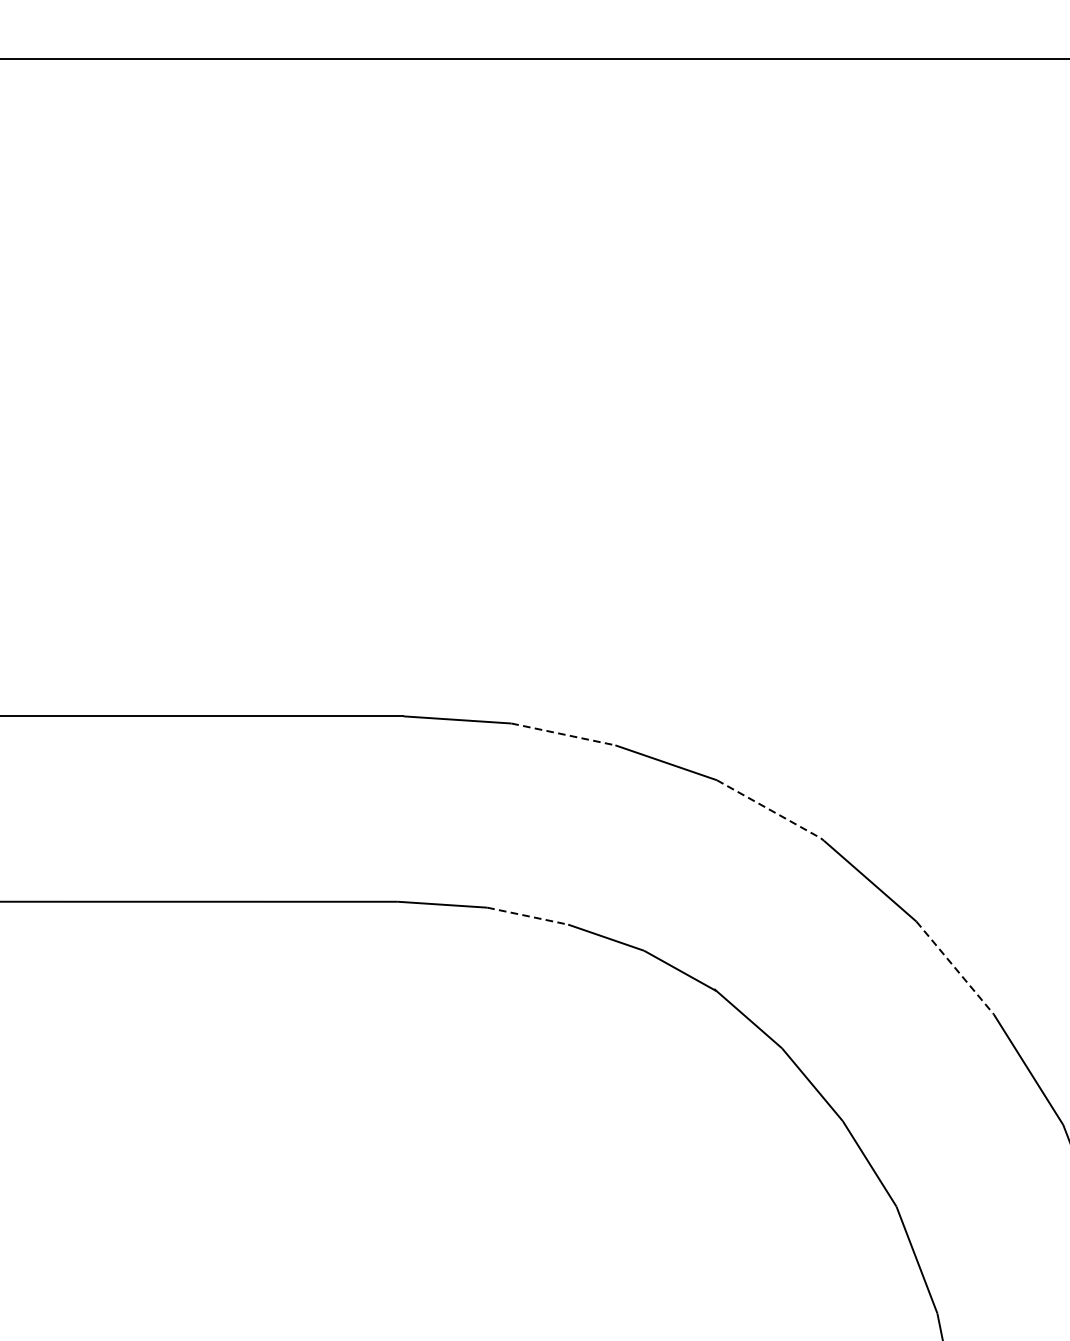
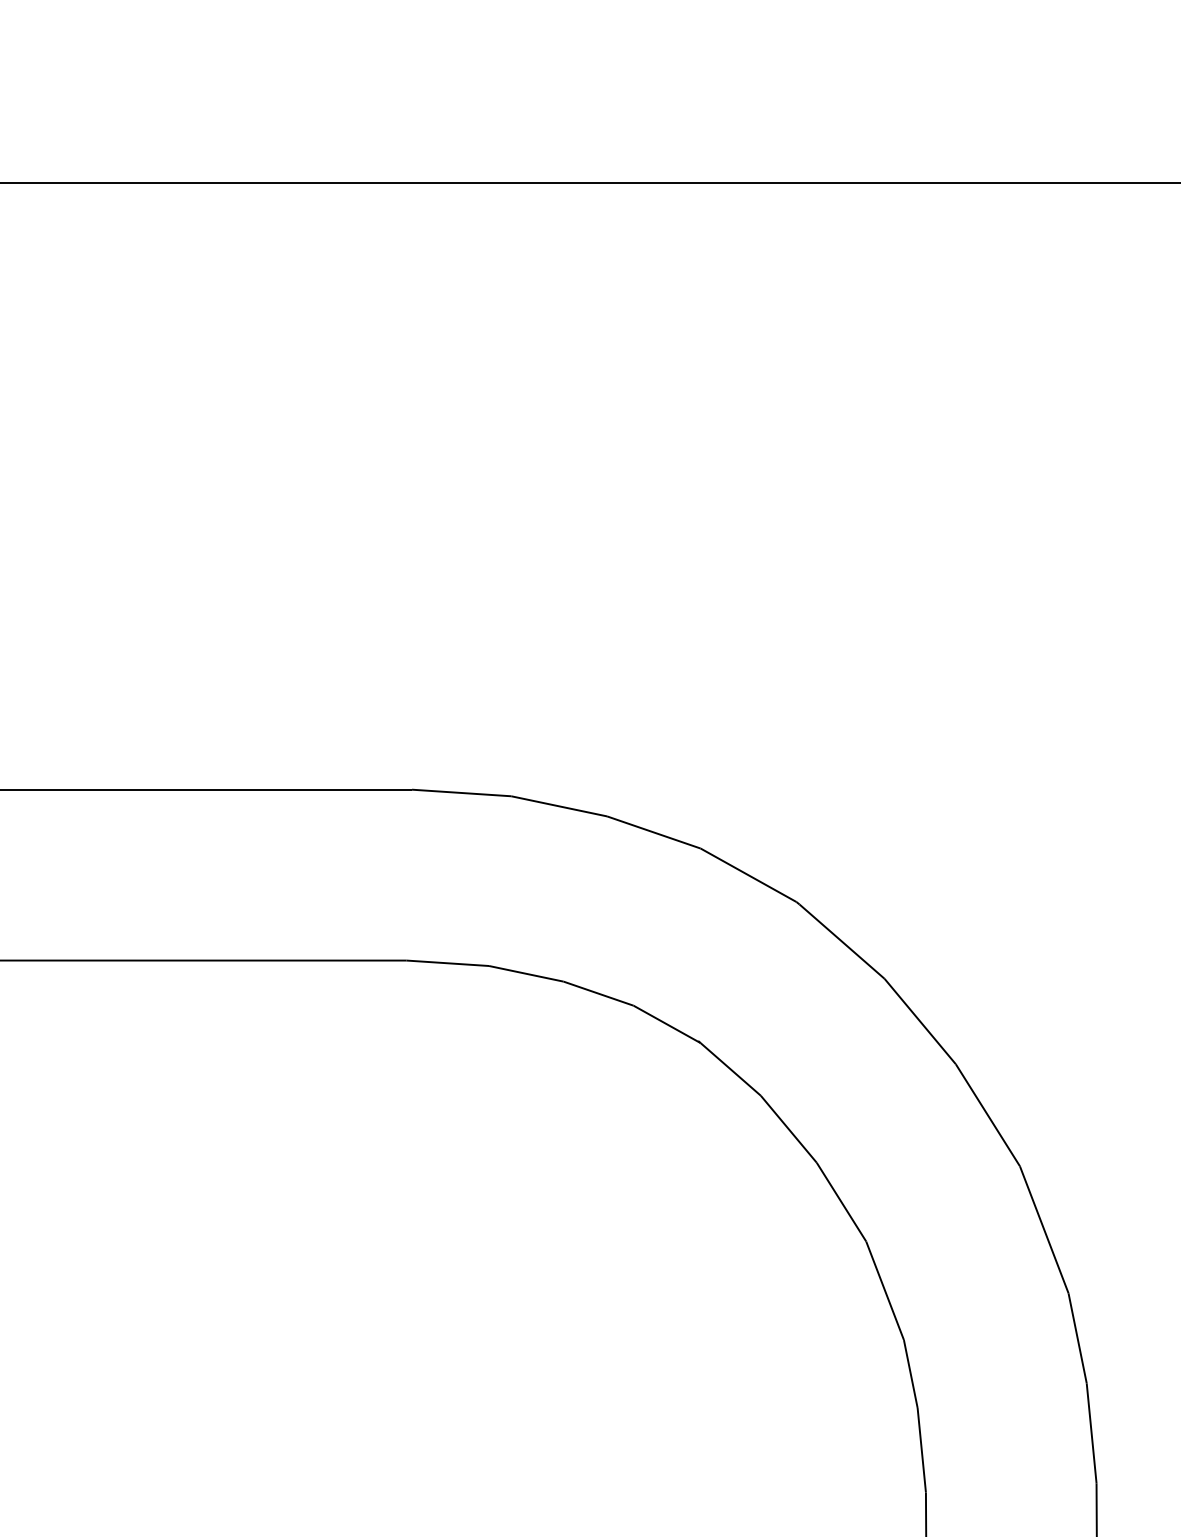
line: (563, 734) -> (559, 806), dashed -> solid
line: (768, 809) -> (748, 875), dashed -> solid
line: (527, 915) -> (526, 973), dashed -> solid
line: (955, 967) -> (920, 1021), dashed -> solid

